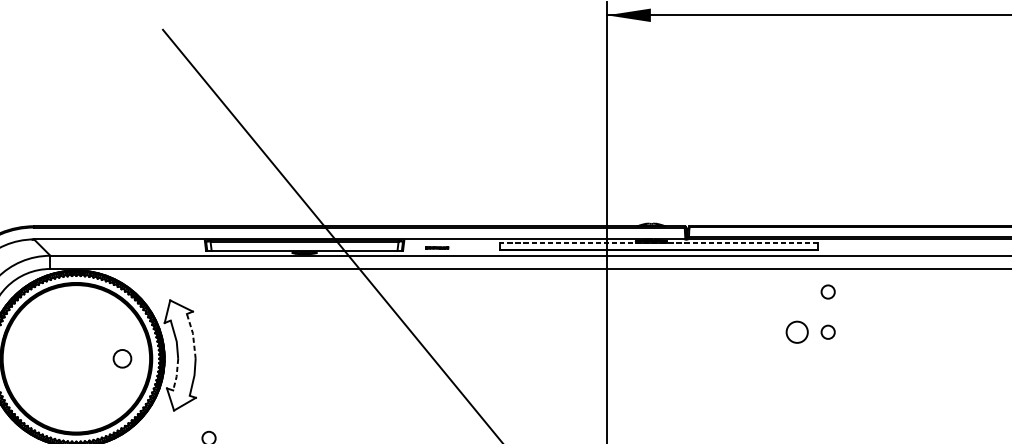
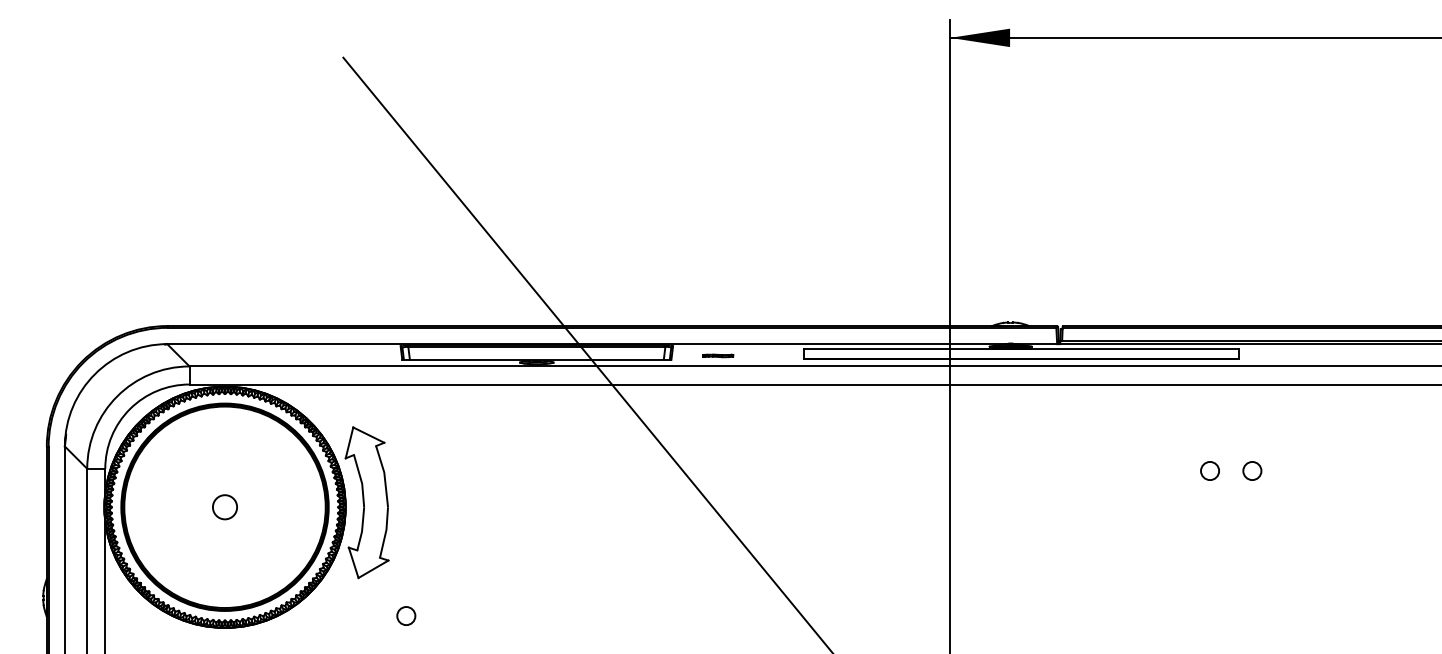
line: (659, 243) -> (1021, 349), dashed -> solid
circle: (828, 291) -> (1252, 415), removed
circle: (797, 331) -> (1210, 470), size x0.62
line: (193, 335) -> (384, 475), dashed -> solid
circle: (122, 358) -> (224, 507), moved
line: (176, 375) -> (362, 529), dashed -> solid

